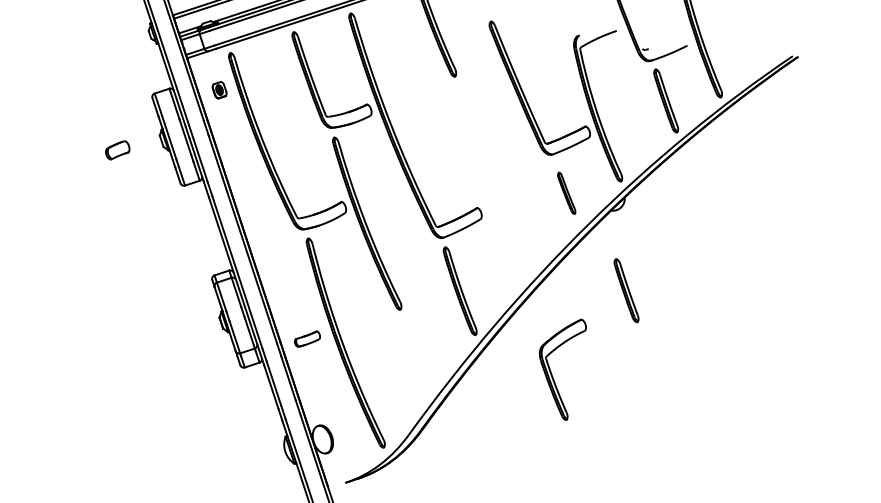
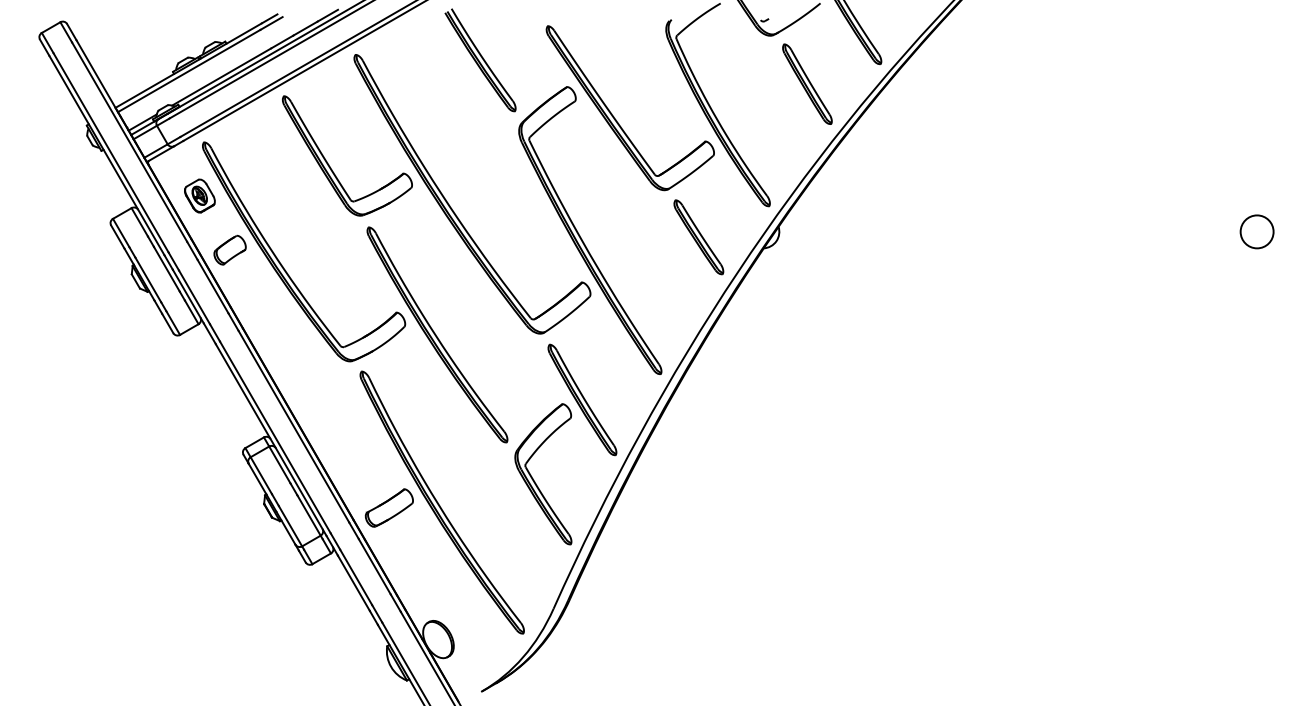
part: (219, 89) -> (199, 195), size x1.43
part: (117, 149) -> (229, 249), moved
part: (483, 174) -> (580, 235), added
part: (566, 193) -> (698, 237), size x1.43
part: (626, 290) -> (807, 351), removed
part: (307, 338) -> (388, 507), size x1.43
part: (550, 370) -> (535, 481), moved

